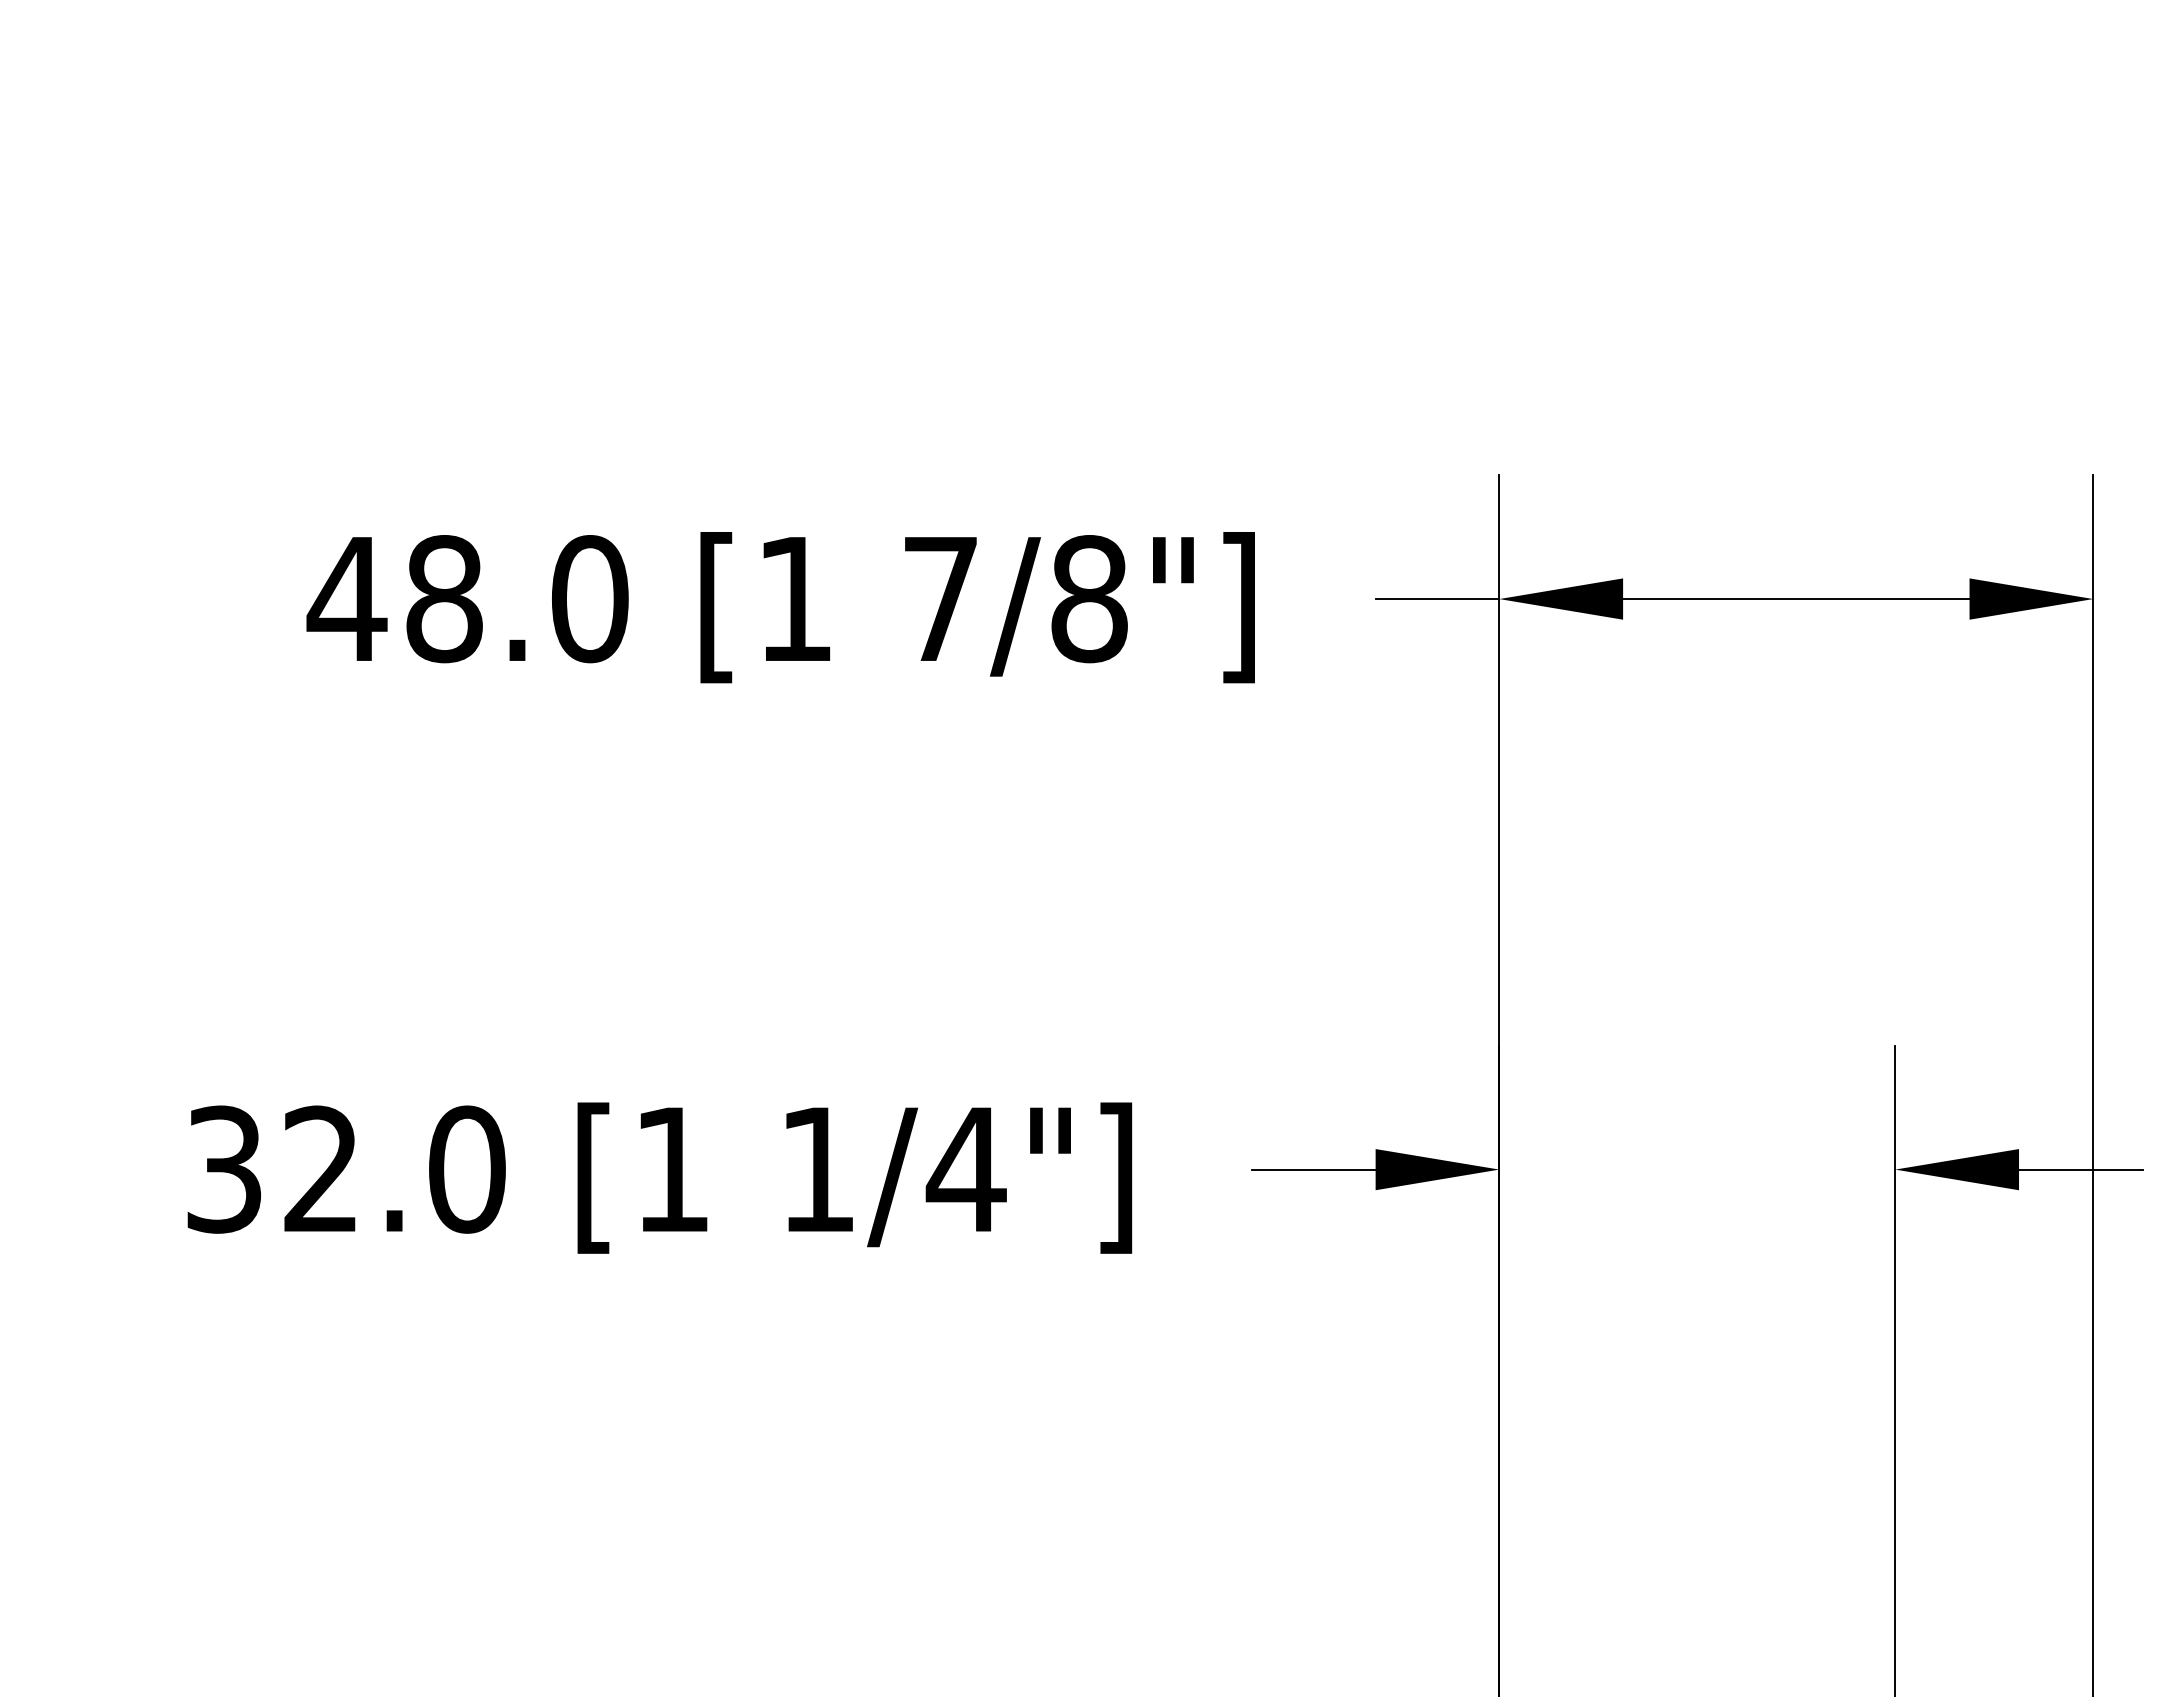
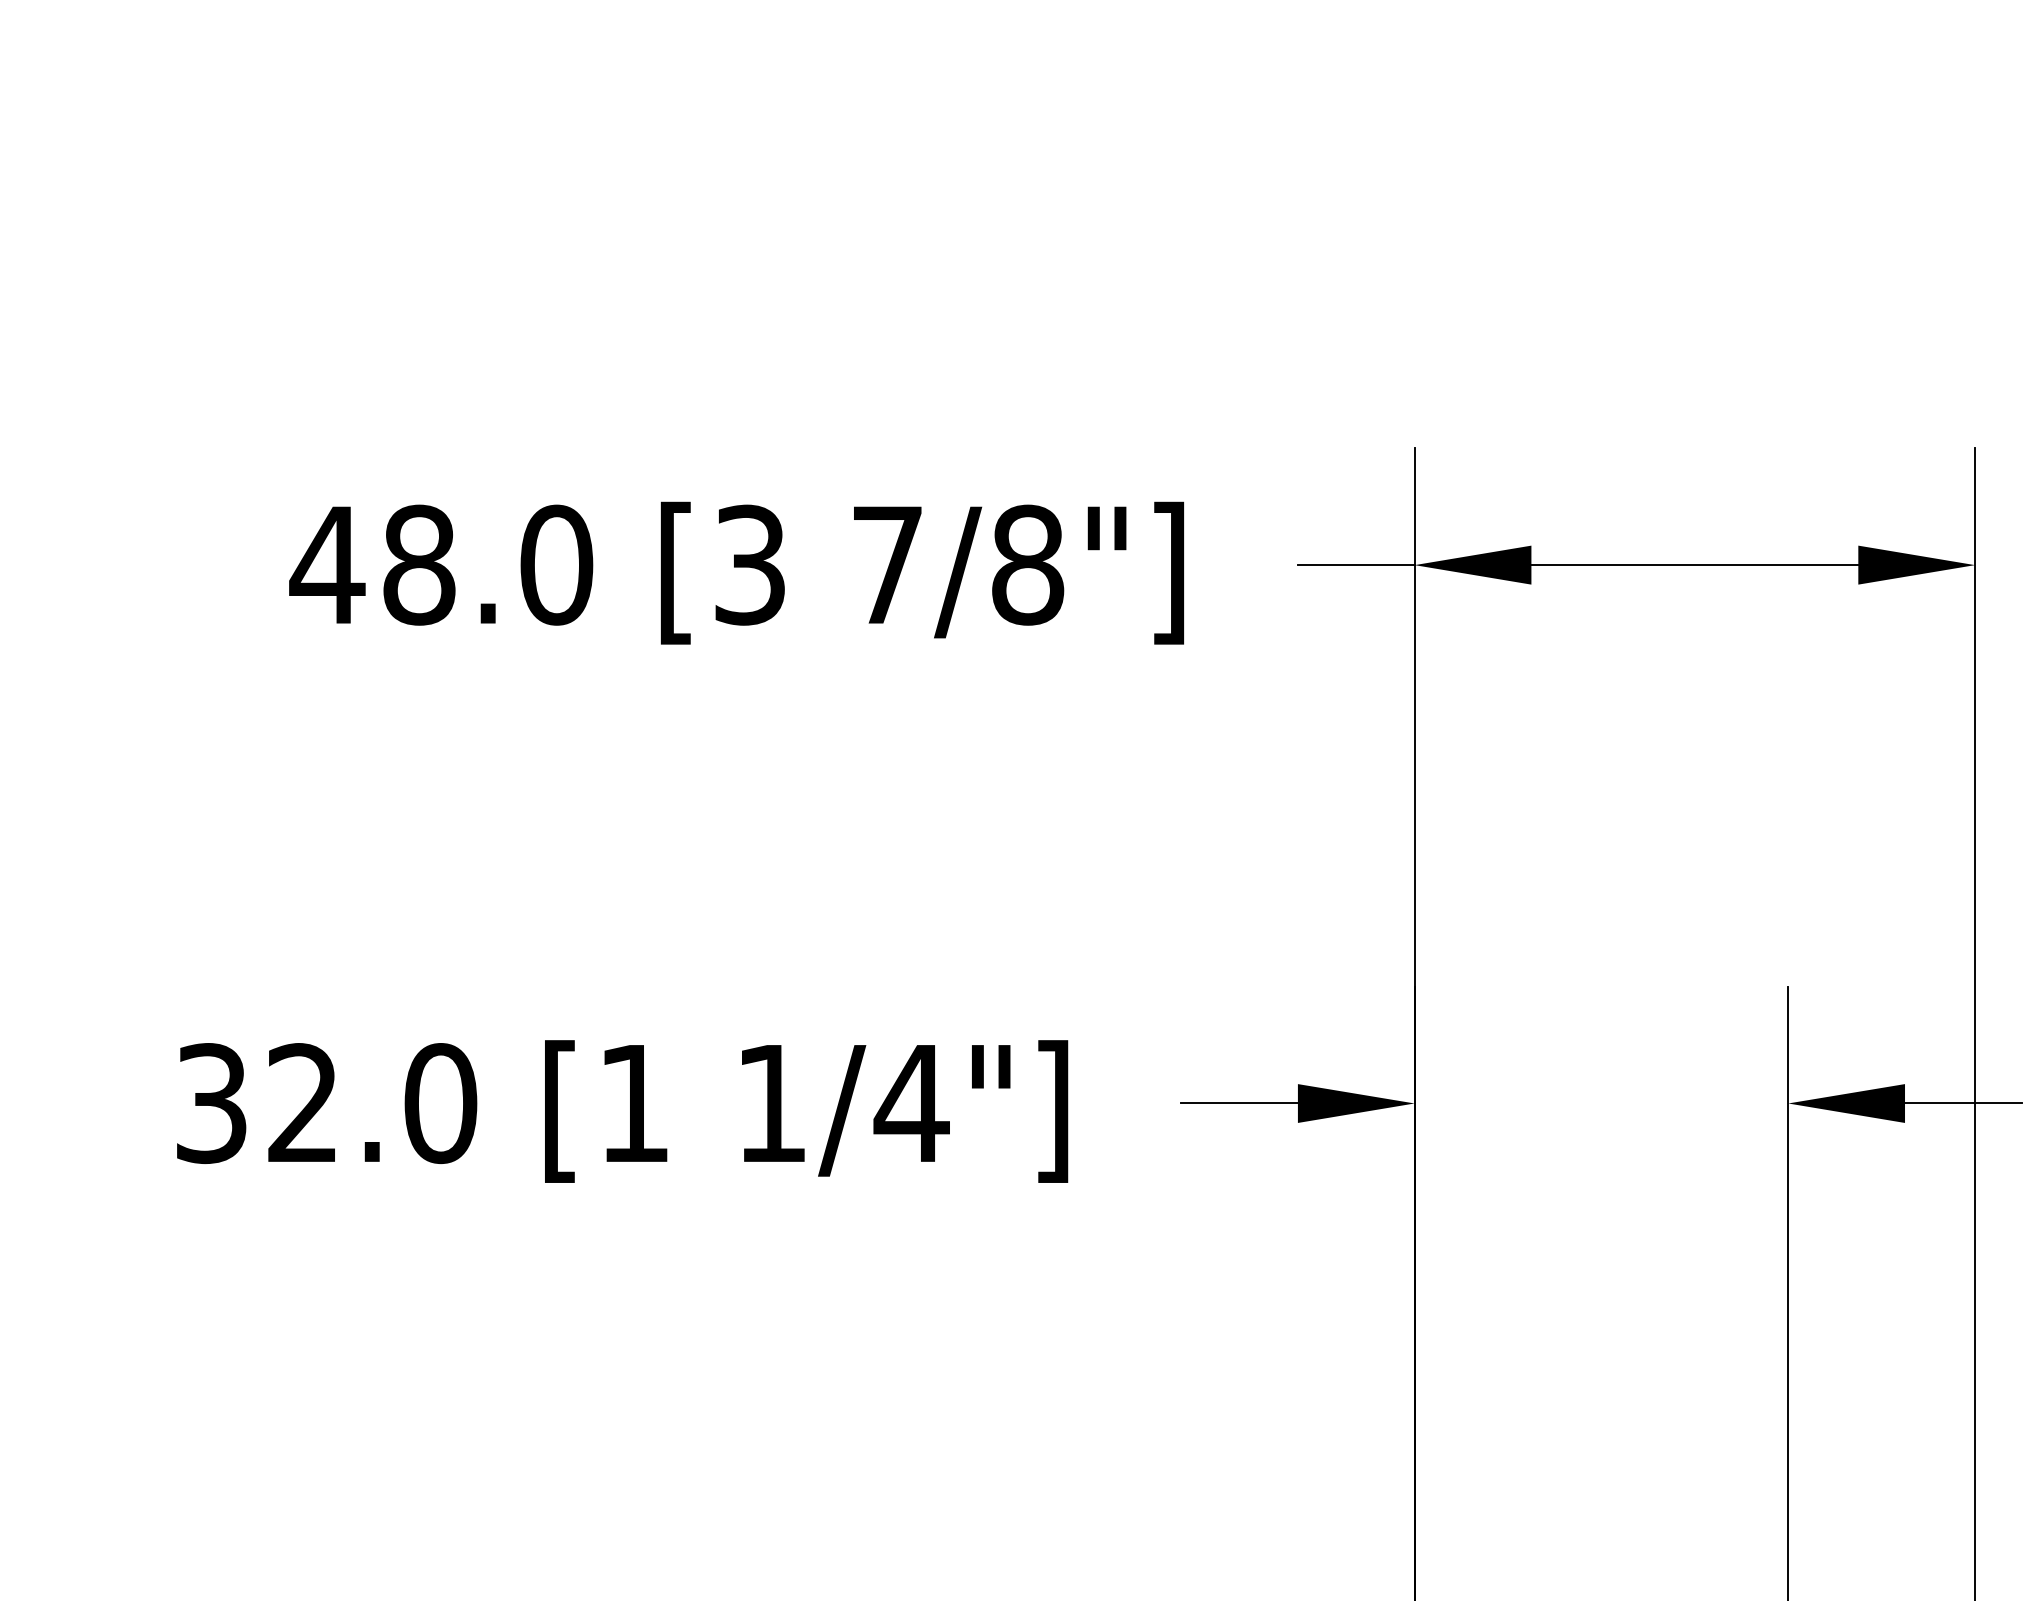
text: (794, 598) -> (749, 564), [1 -> [3

